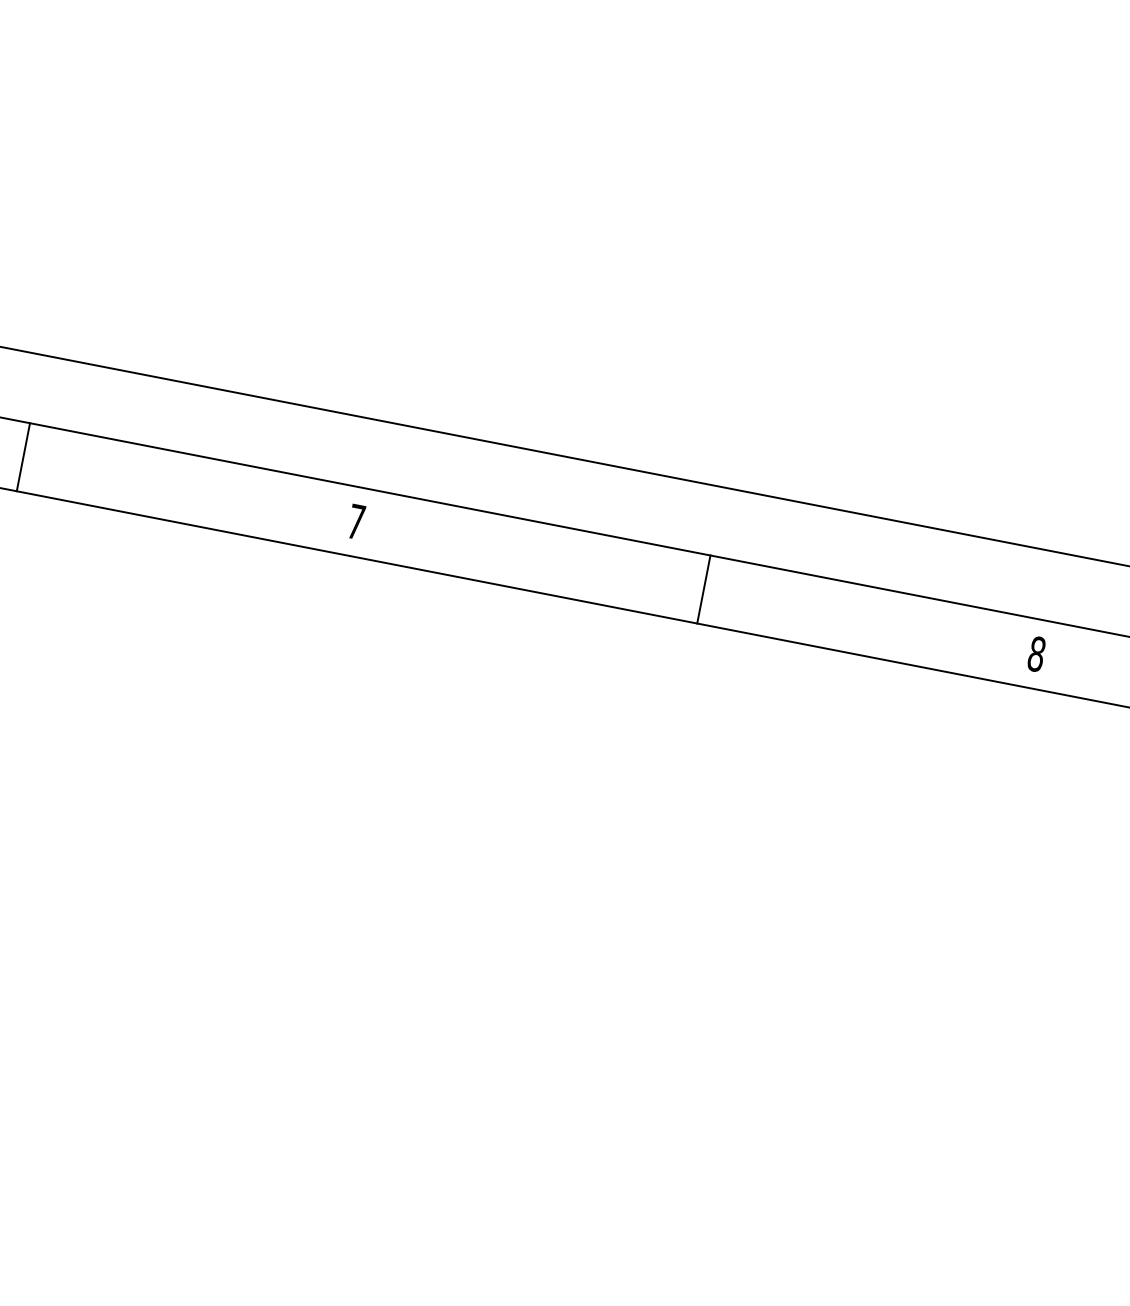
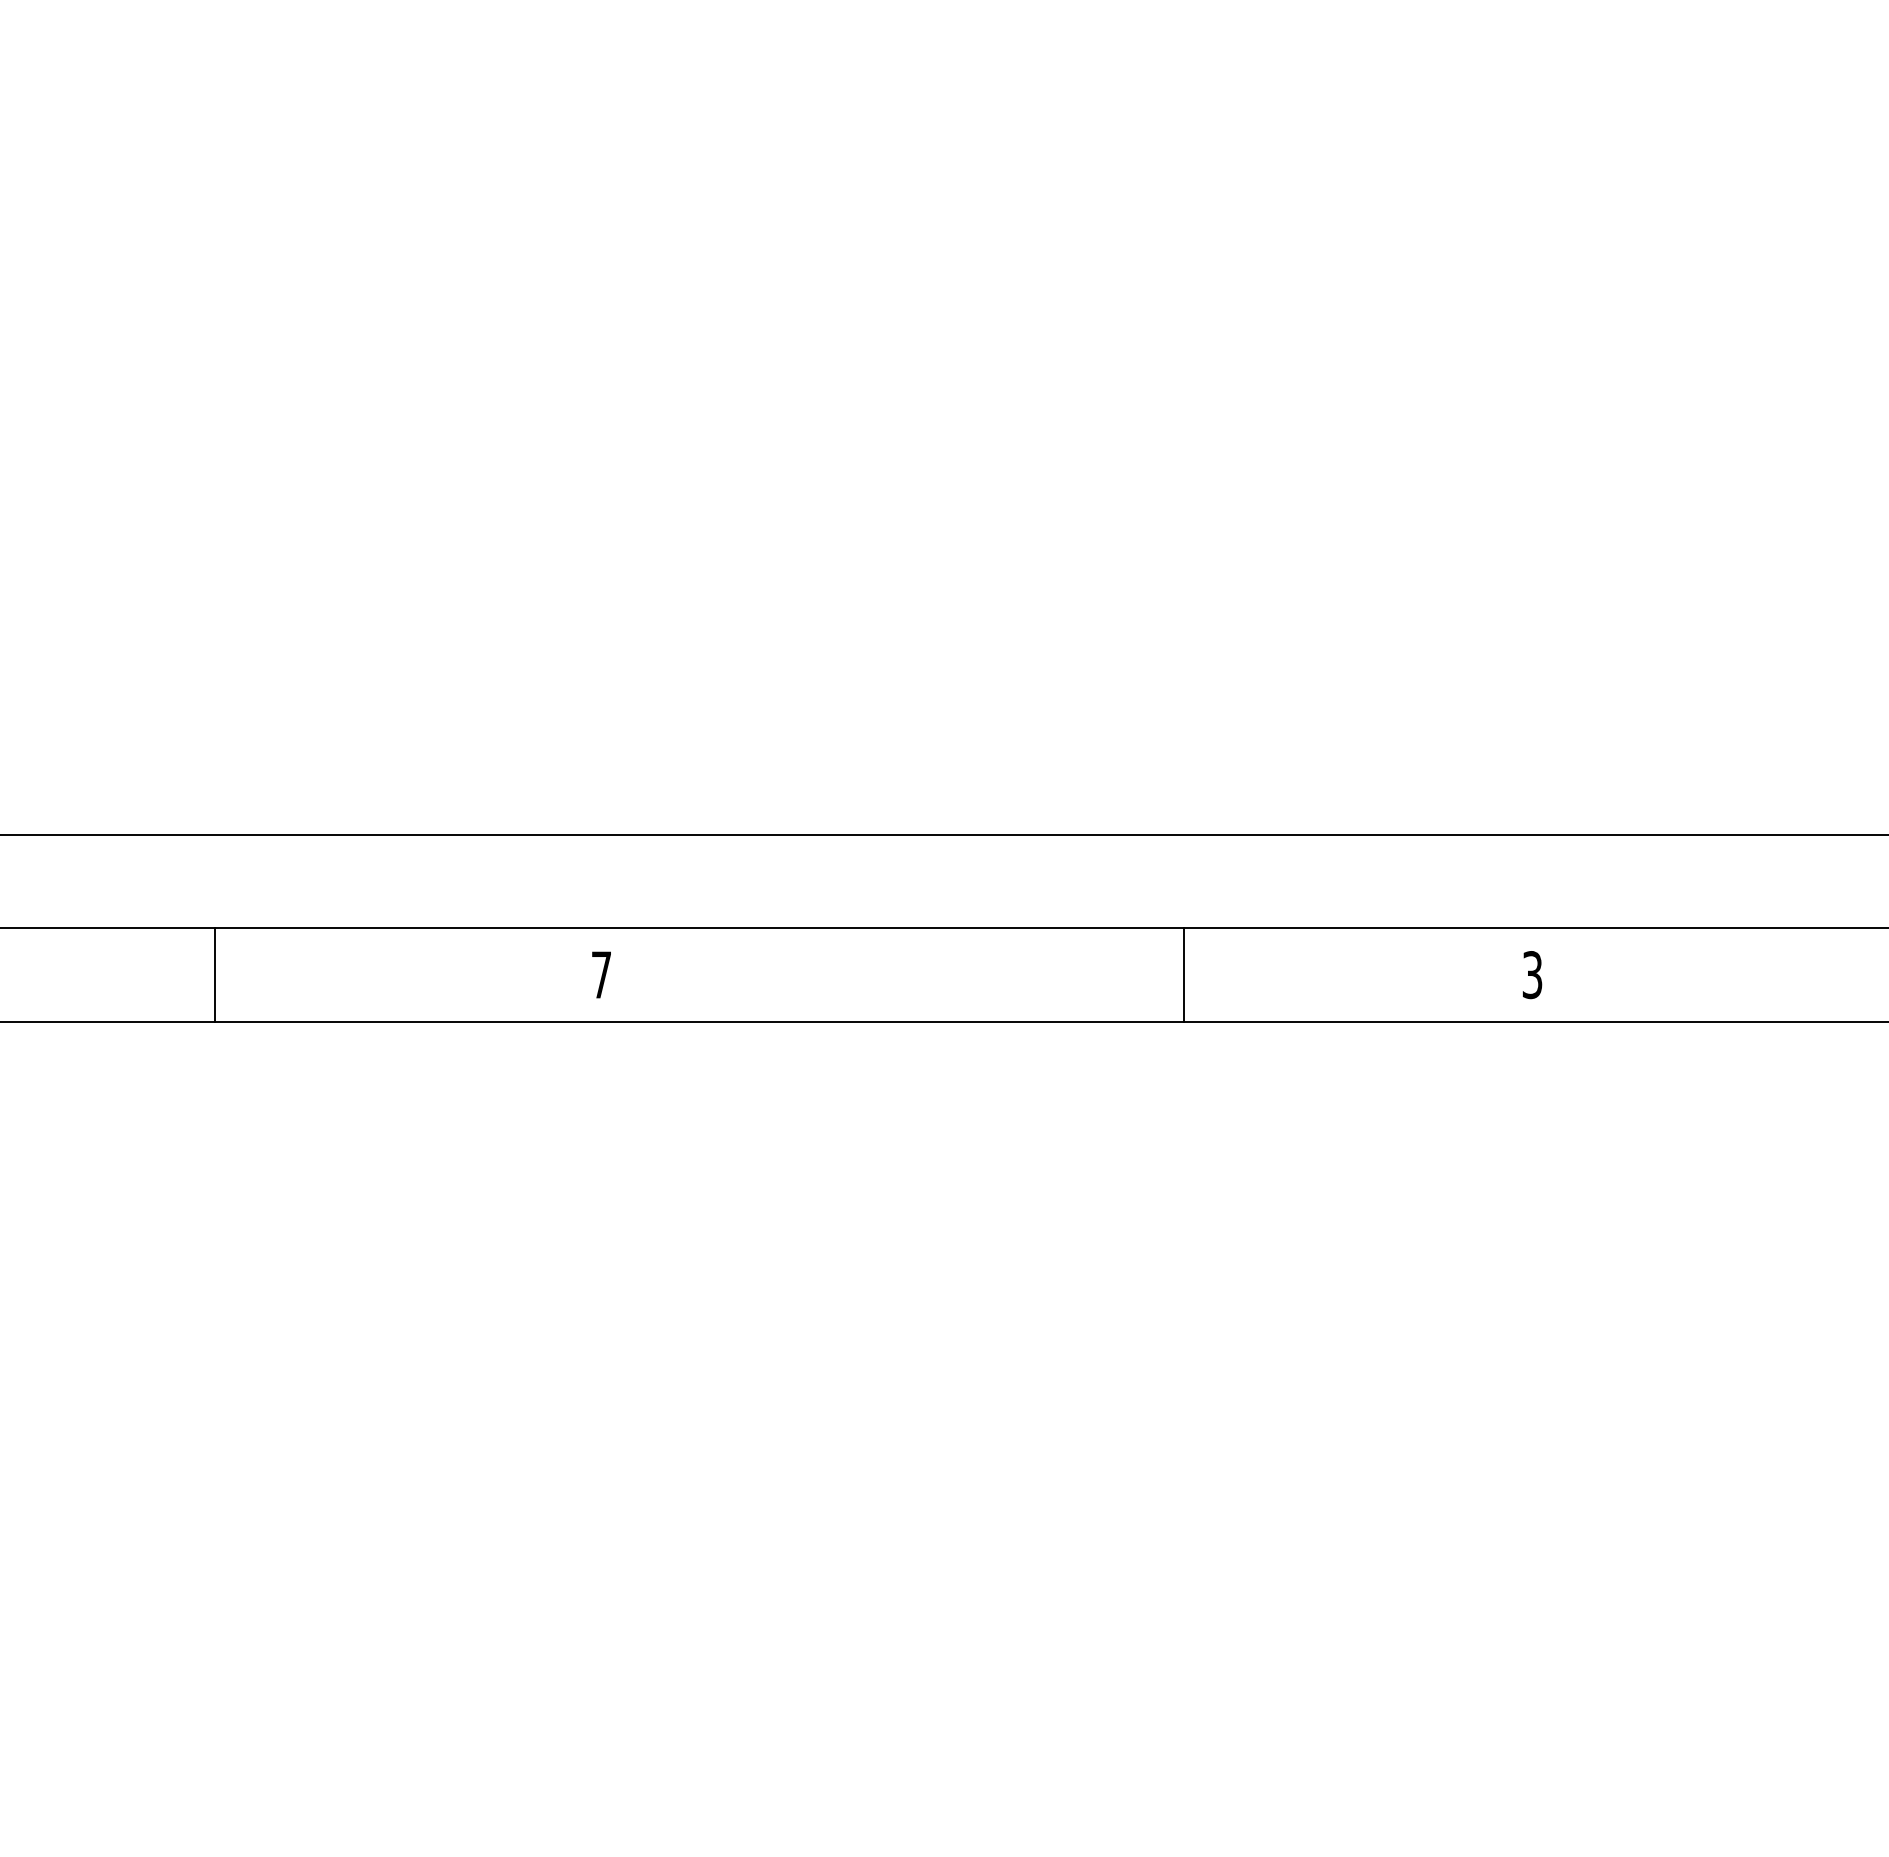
line: (23, 456) -> (215, 974), moved
line: (704, 589) -> (1184, 974), moved
text: (1036, 654) -> (1532, 975), 8 -> 3

